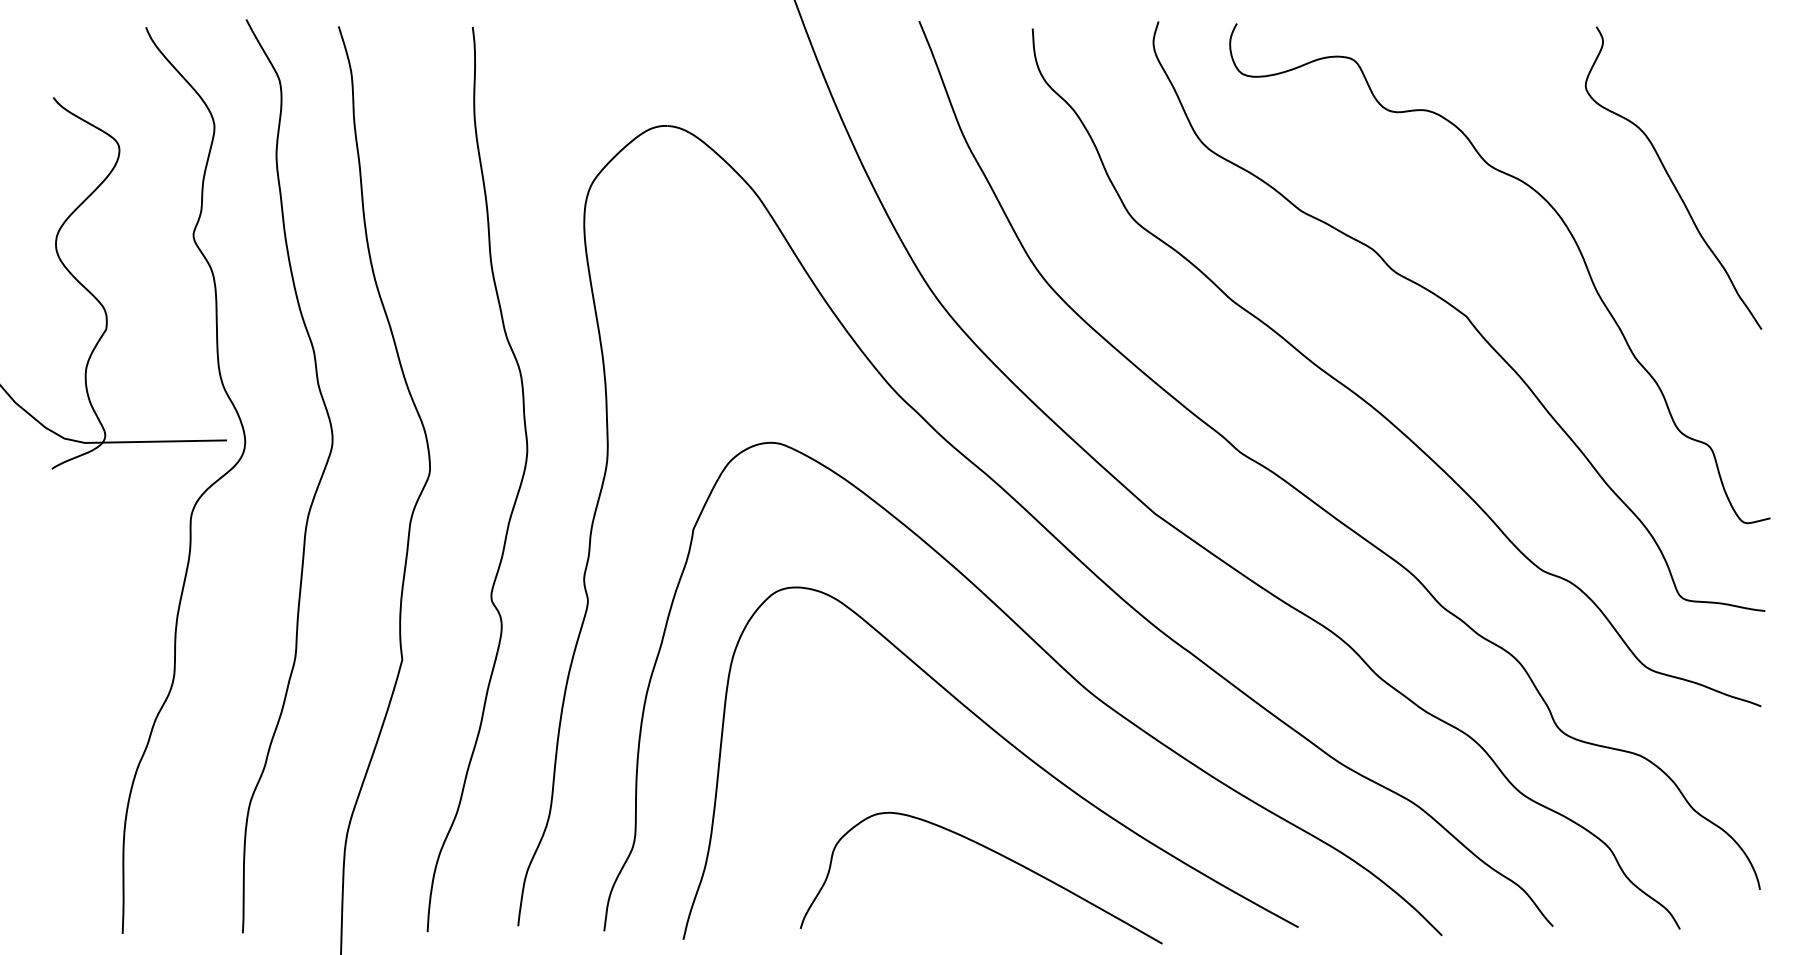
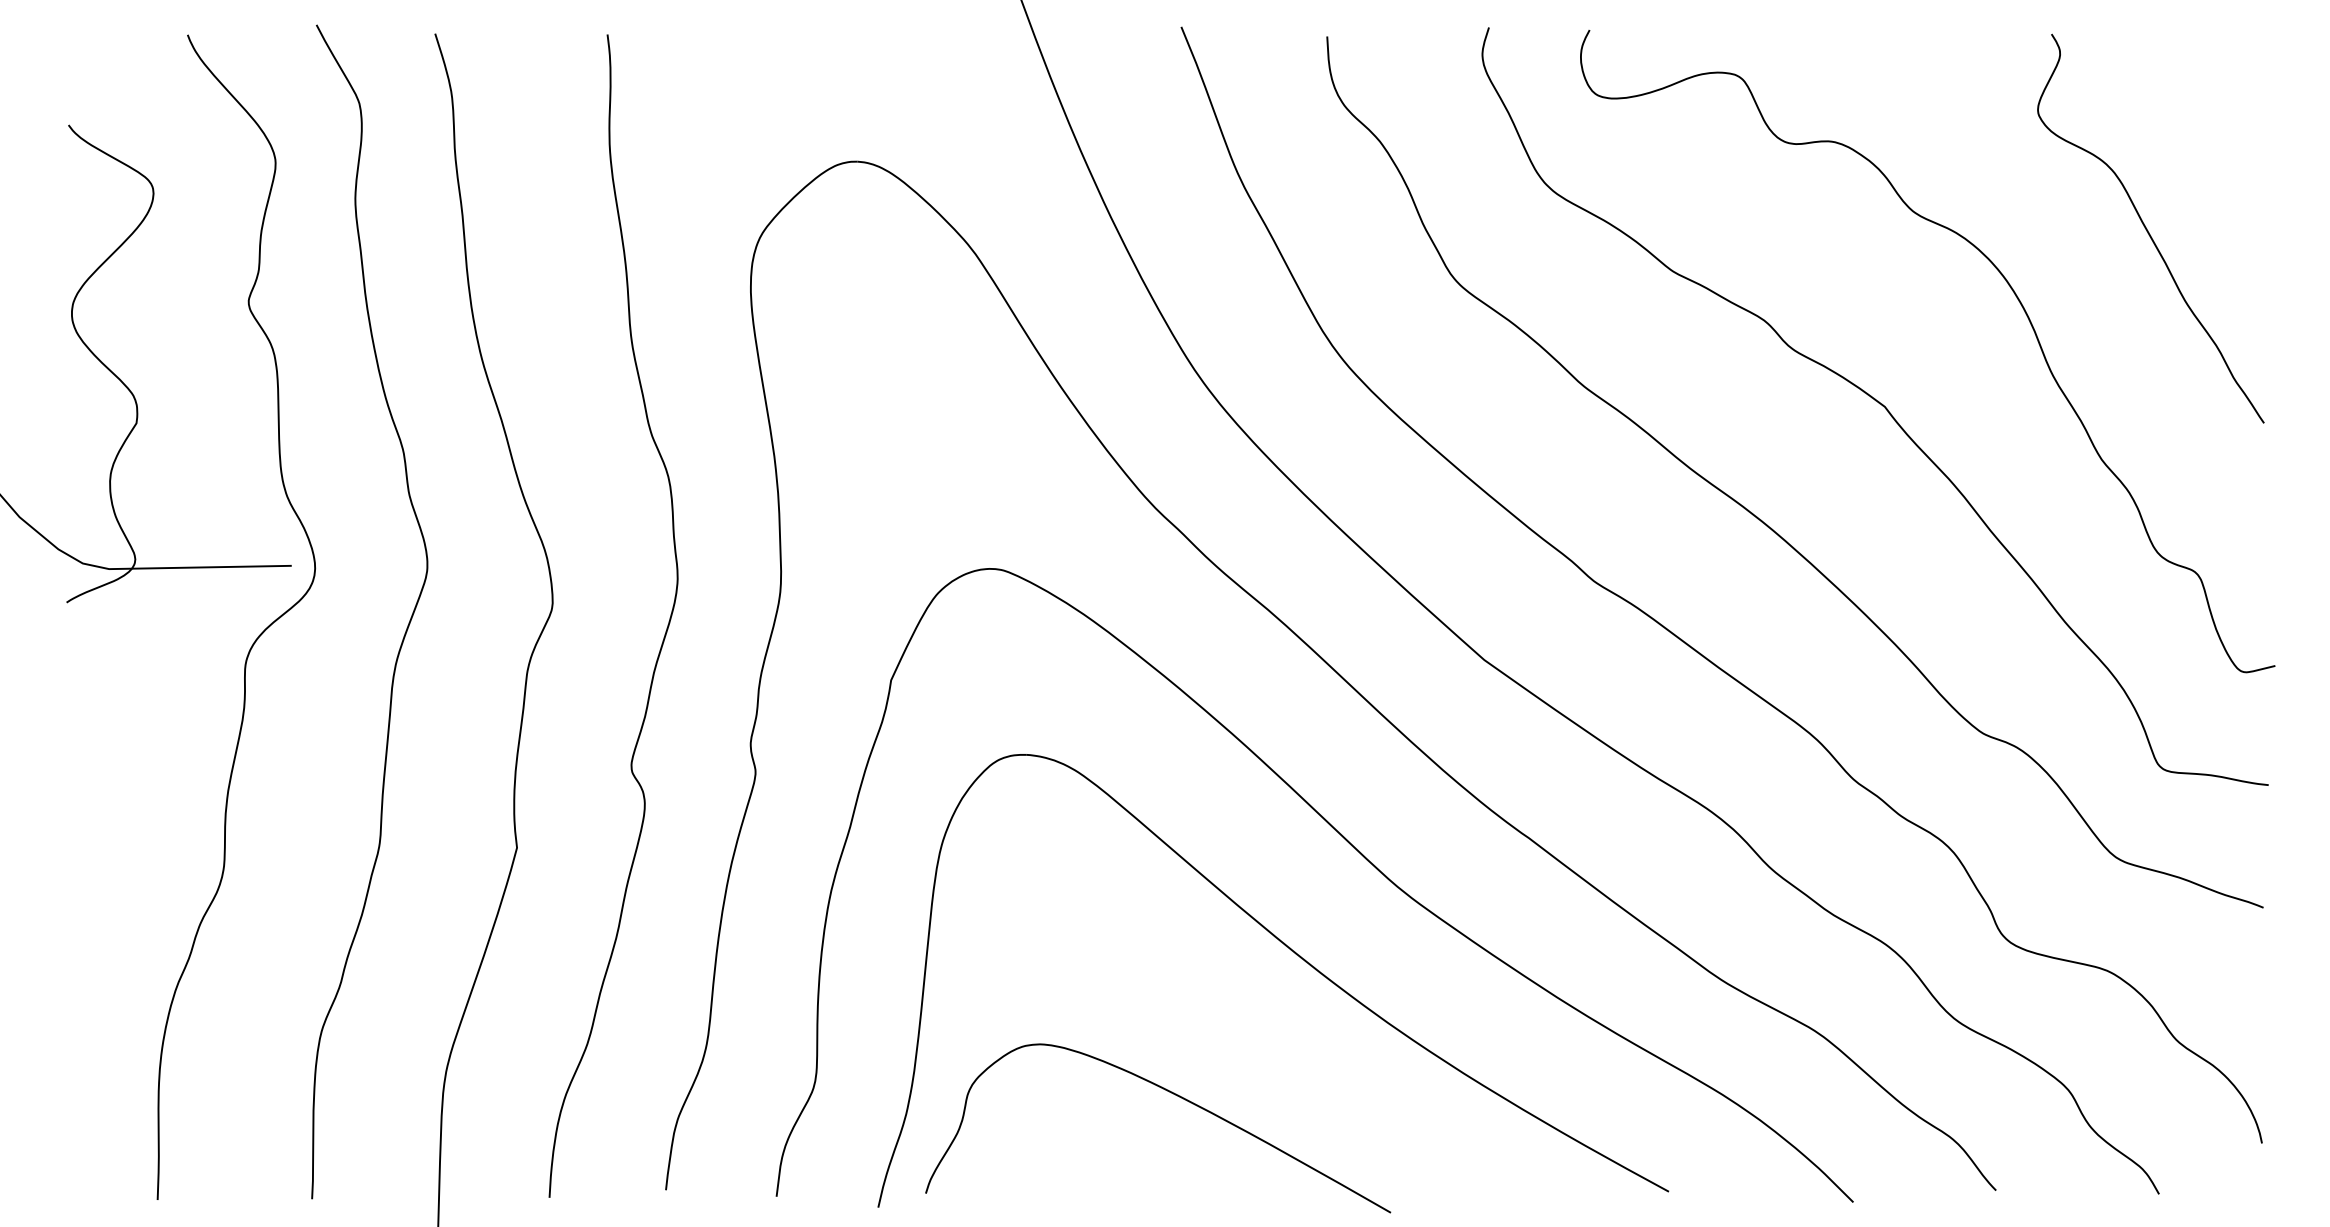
curve: (994, 852) -> (1175, 1095), moved

